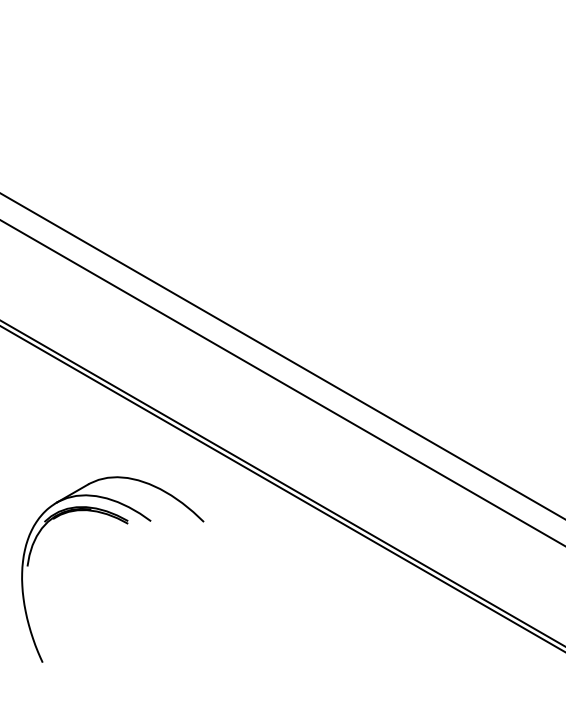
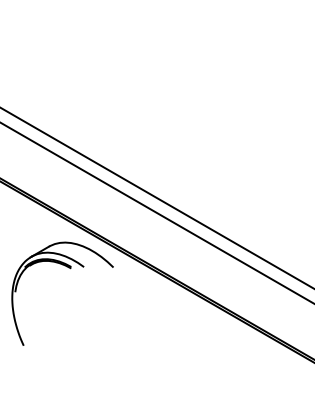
part: (126, 525) -> (70, 269), moved

